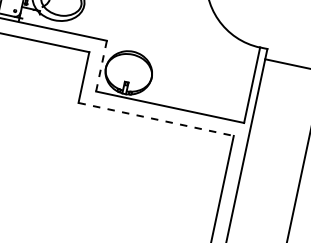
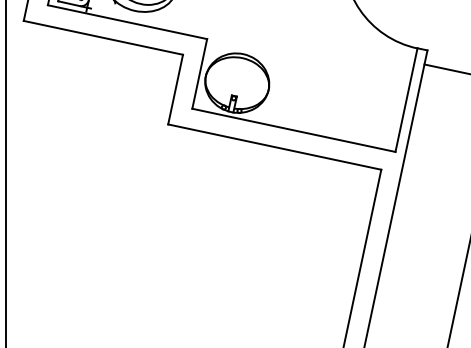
line: (101, 65) -> (199, 73), dashed -> solid
line: (155, 119) -> (274, 147), dashed -> solid

